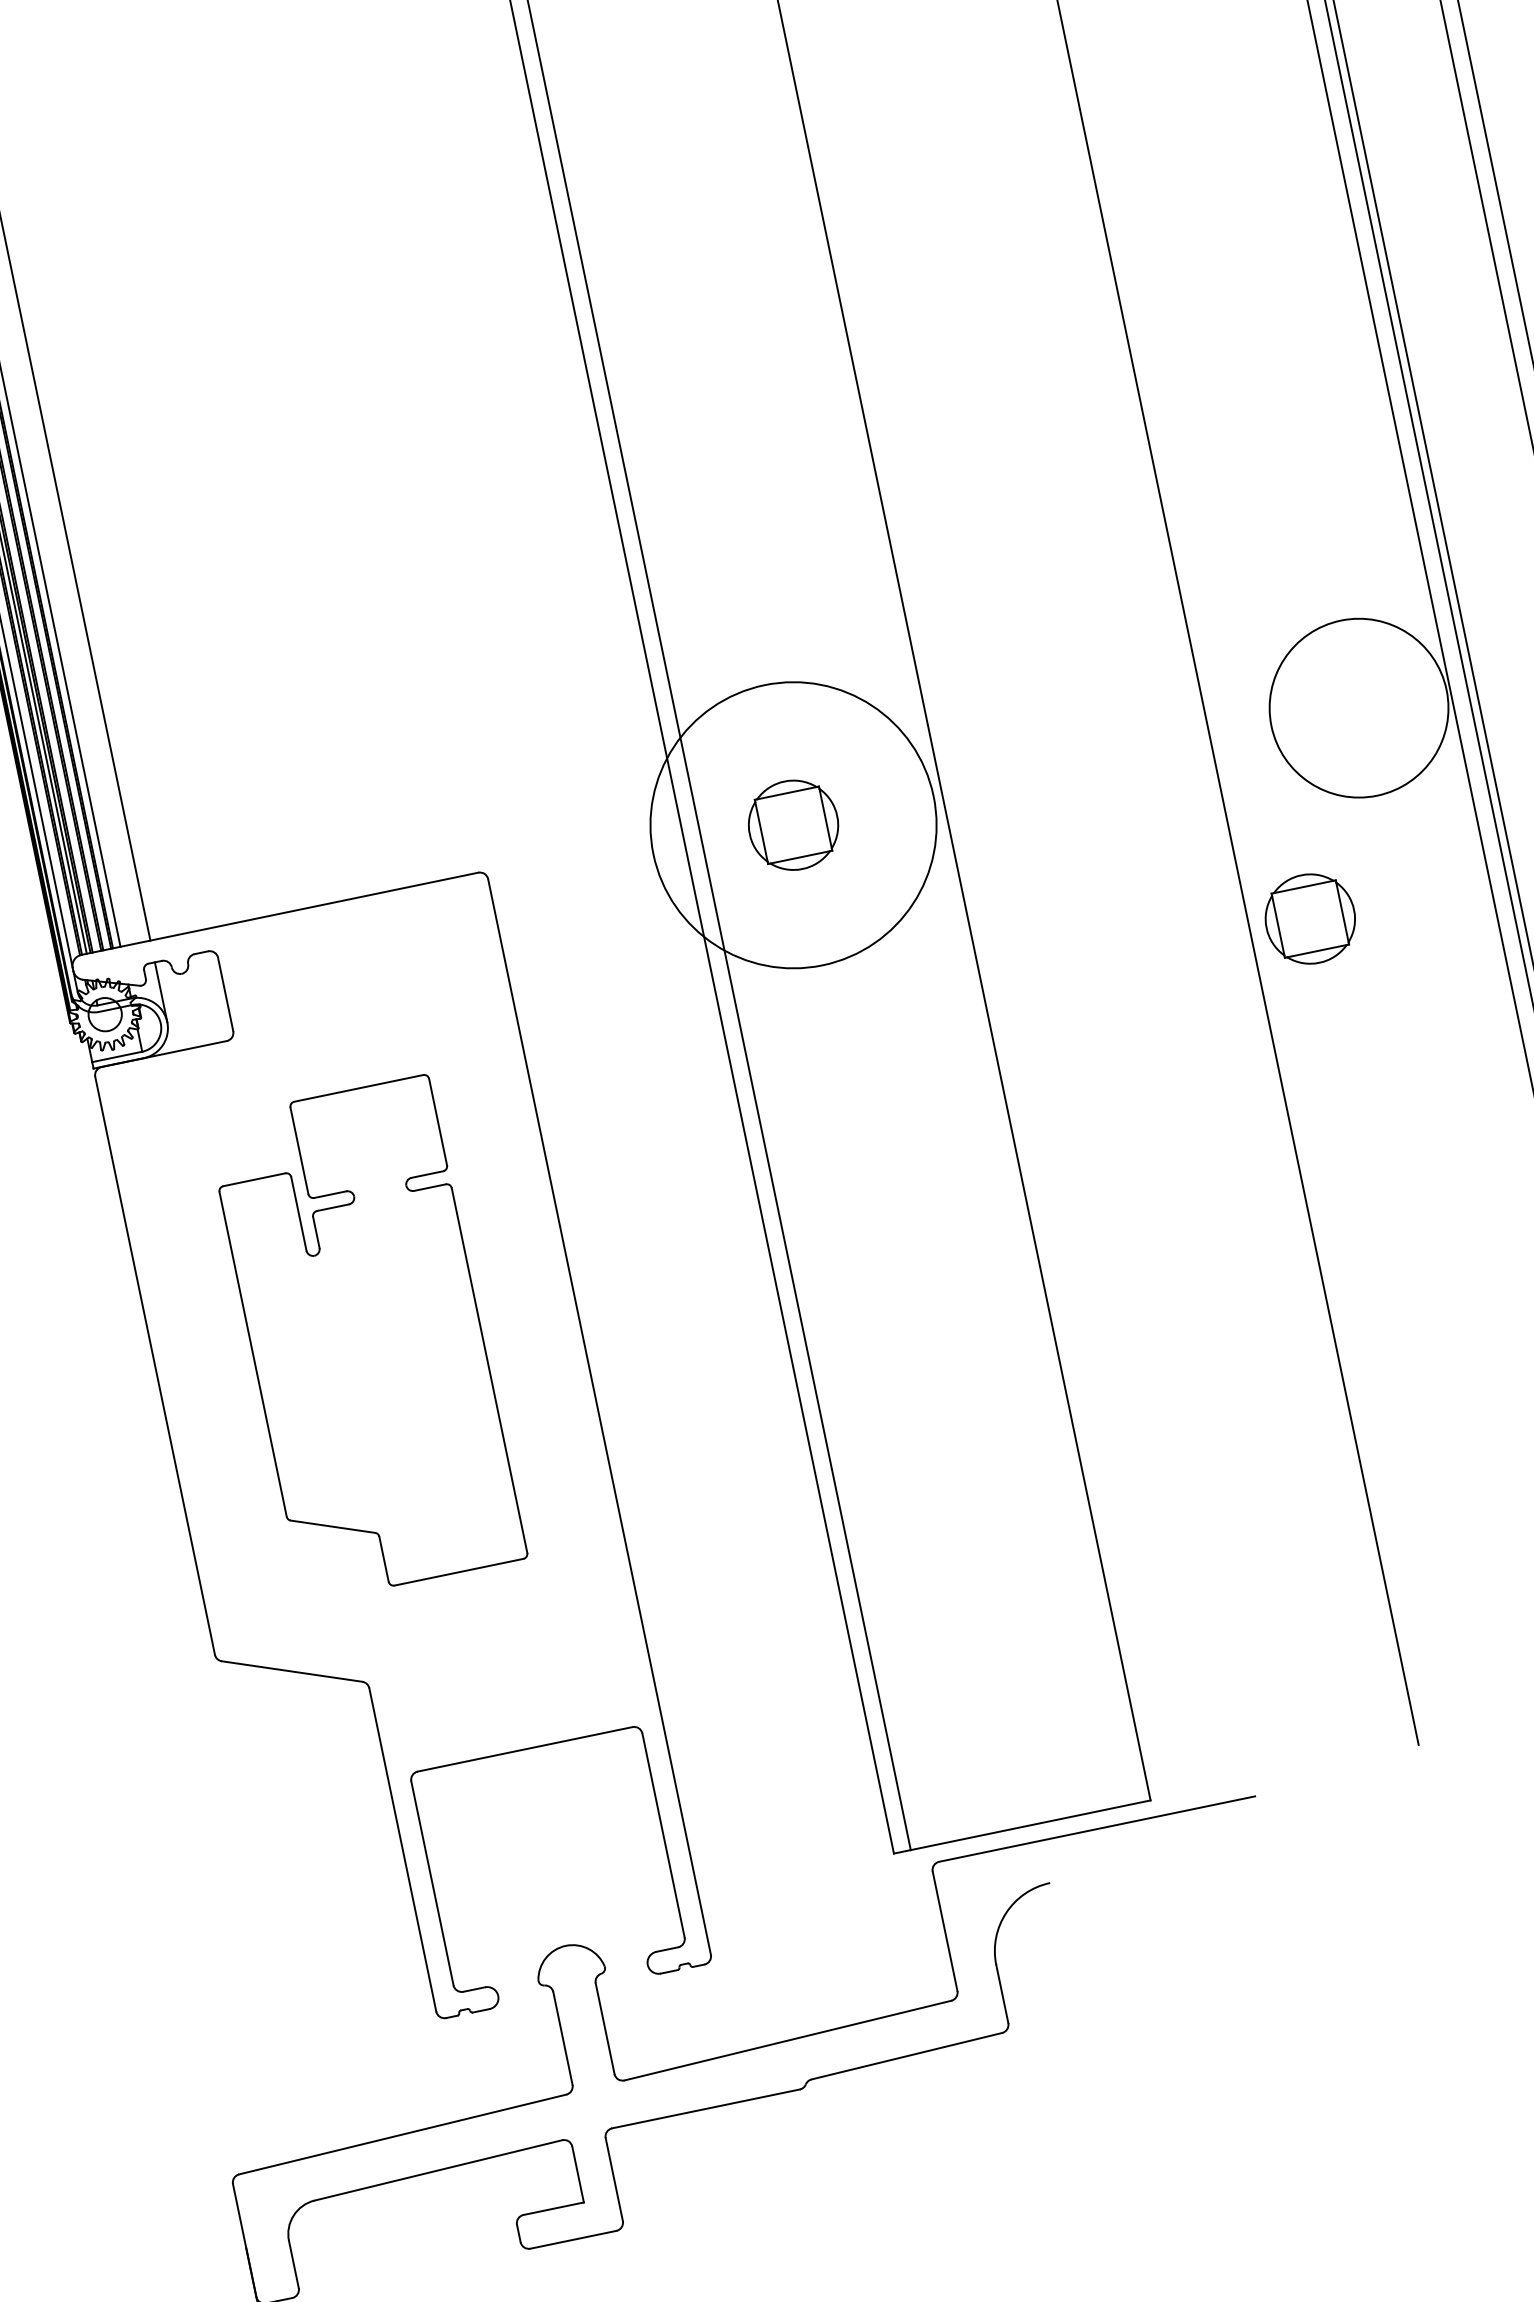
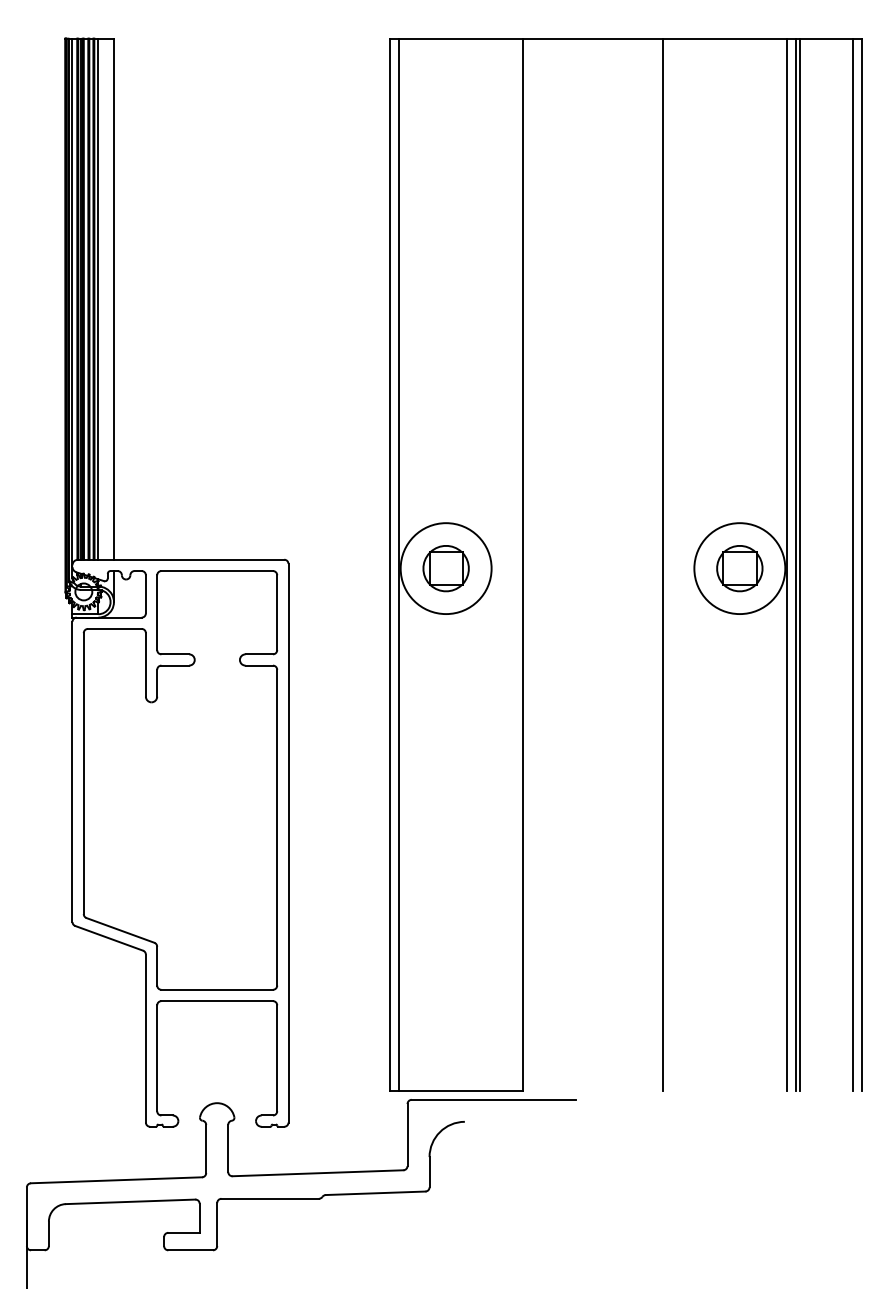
circle: (792, 825) -> (445, 568), size x0.62
part: (1309, 918) -> (739, 568), moved
part: (366, 1339) -> (180, 780), size x1.67

